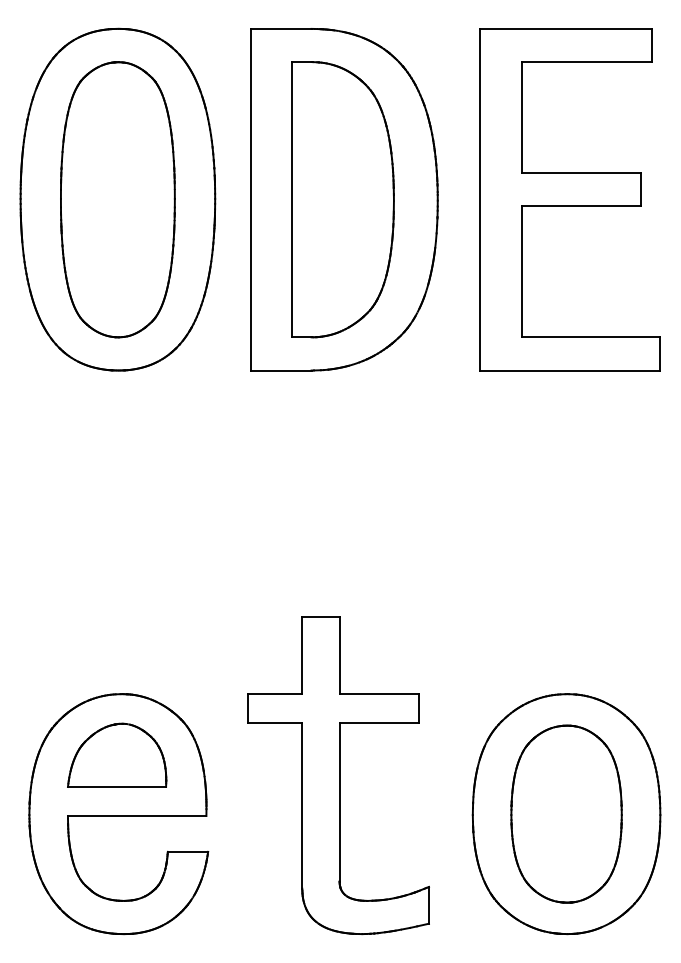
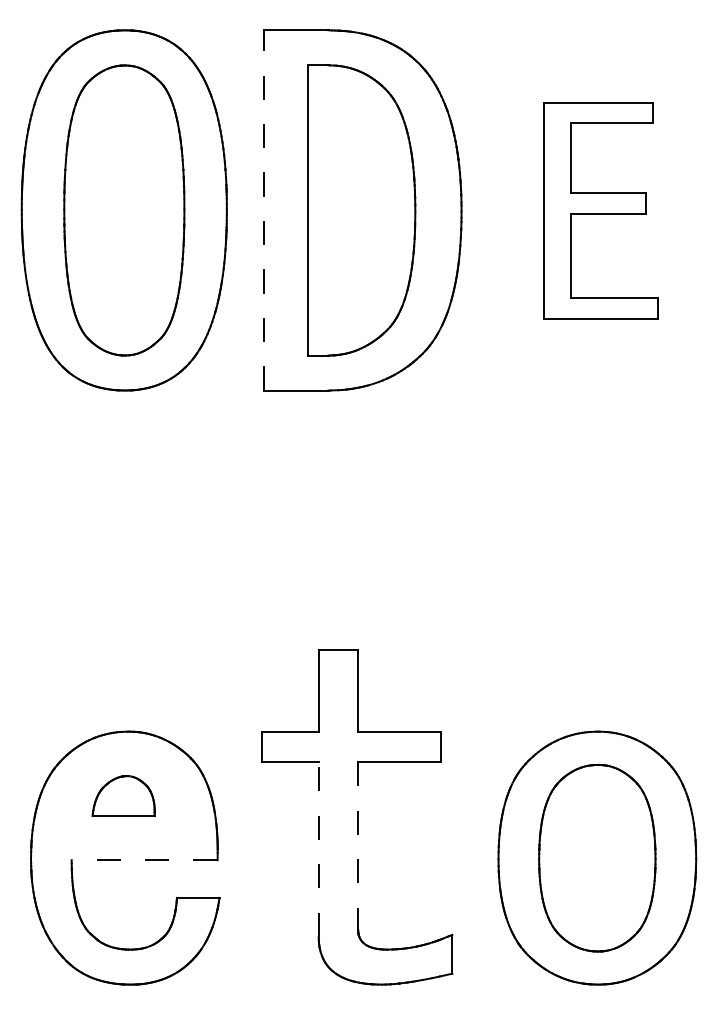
line: (250, 199) -> (264, 210), solid -> dashed
part: (569, 199) -> (600, 210), size x0.6
part: (117, 754) -> (123, 795), size x0.6
line: (339, 802) -> (357, 845), solid -> dashed
line: (302, 805) -> (318, 849), solid -> dashed
line: (136, 816) -> (143, 860), solid -> dashed

